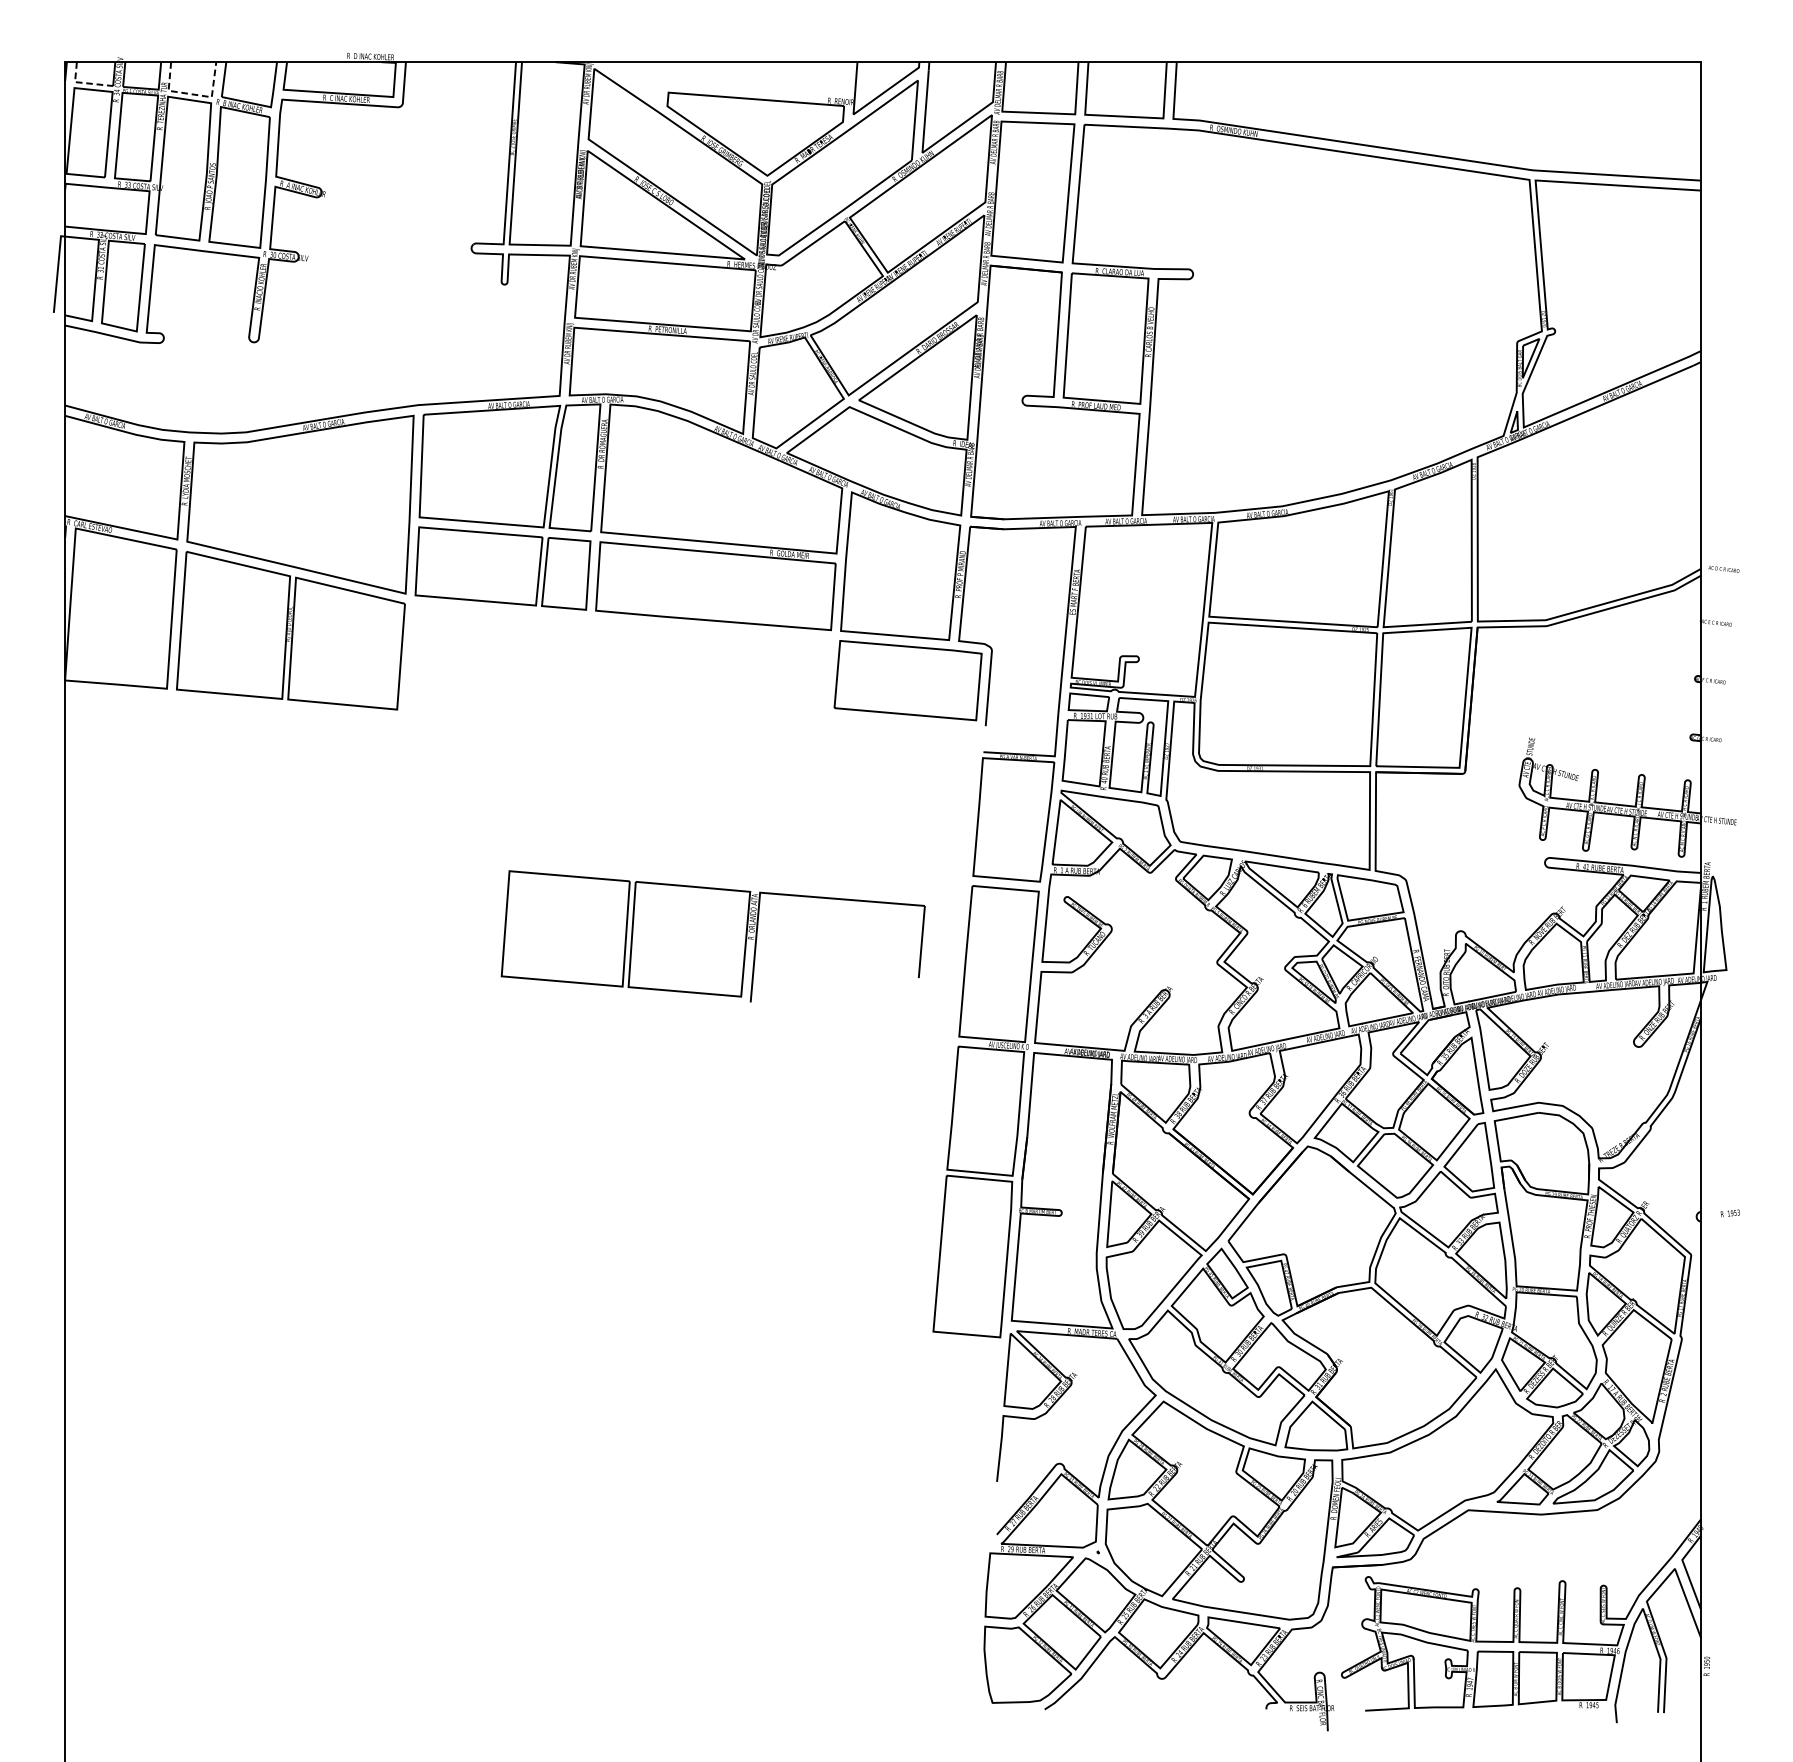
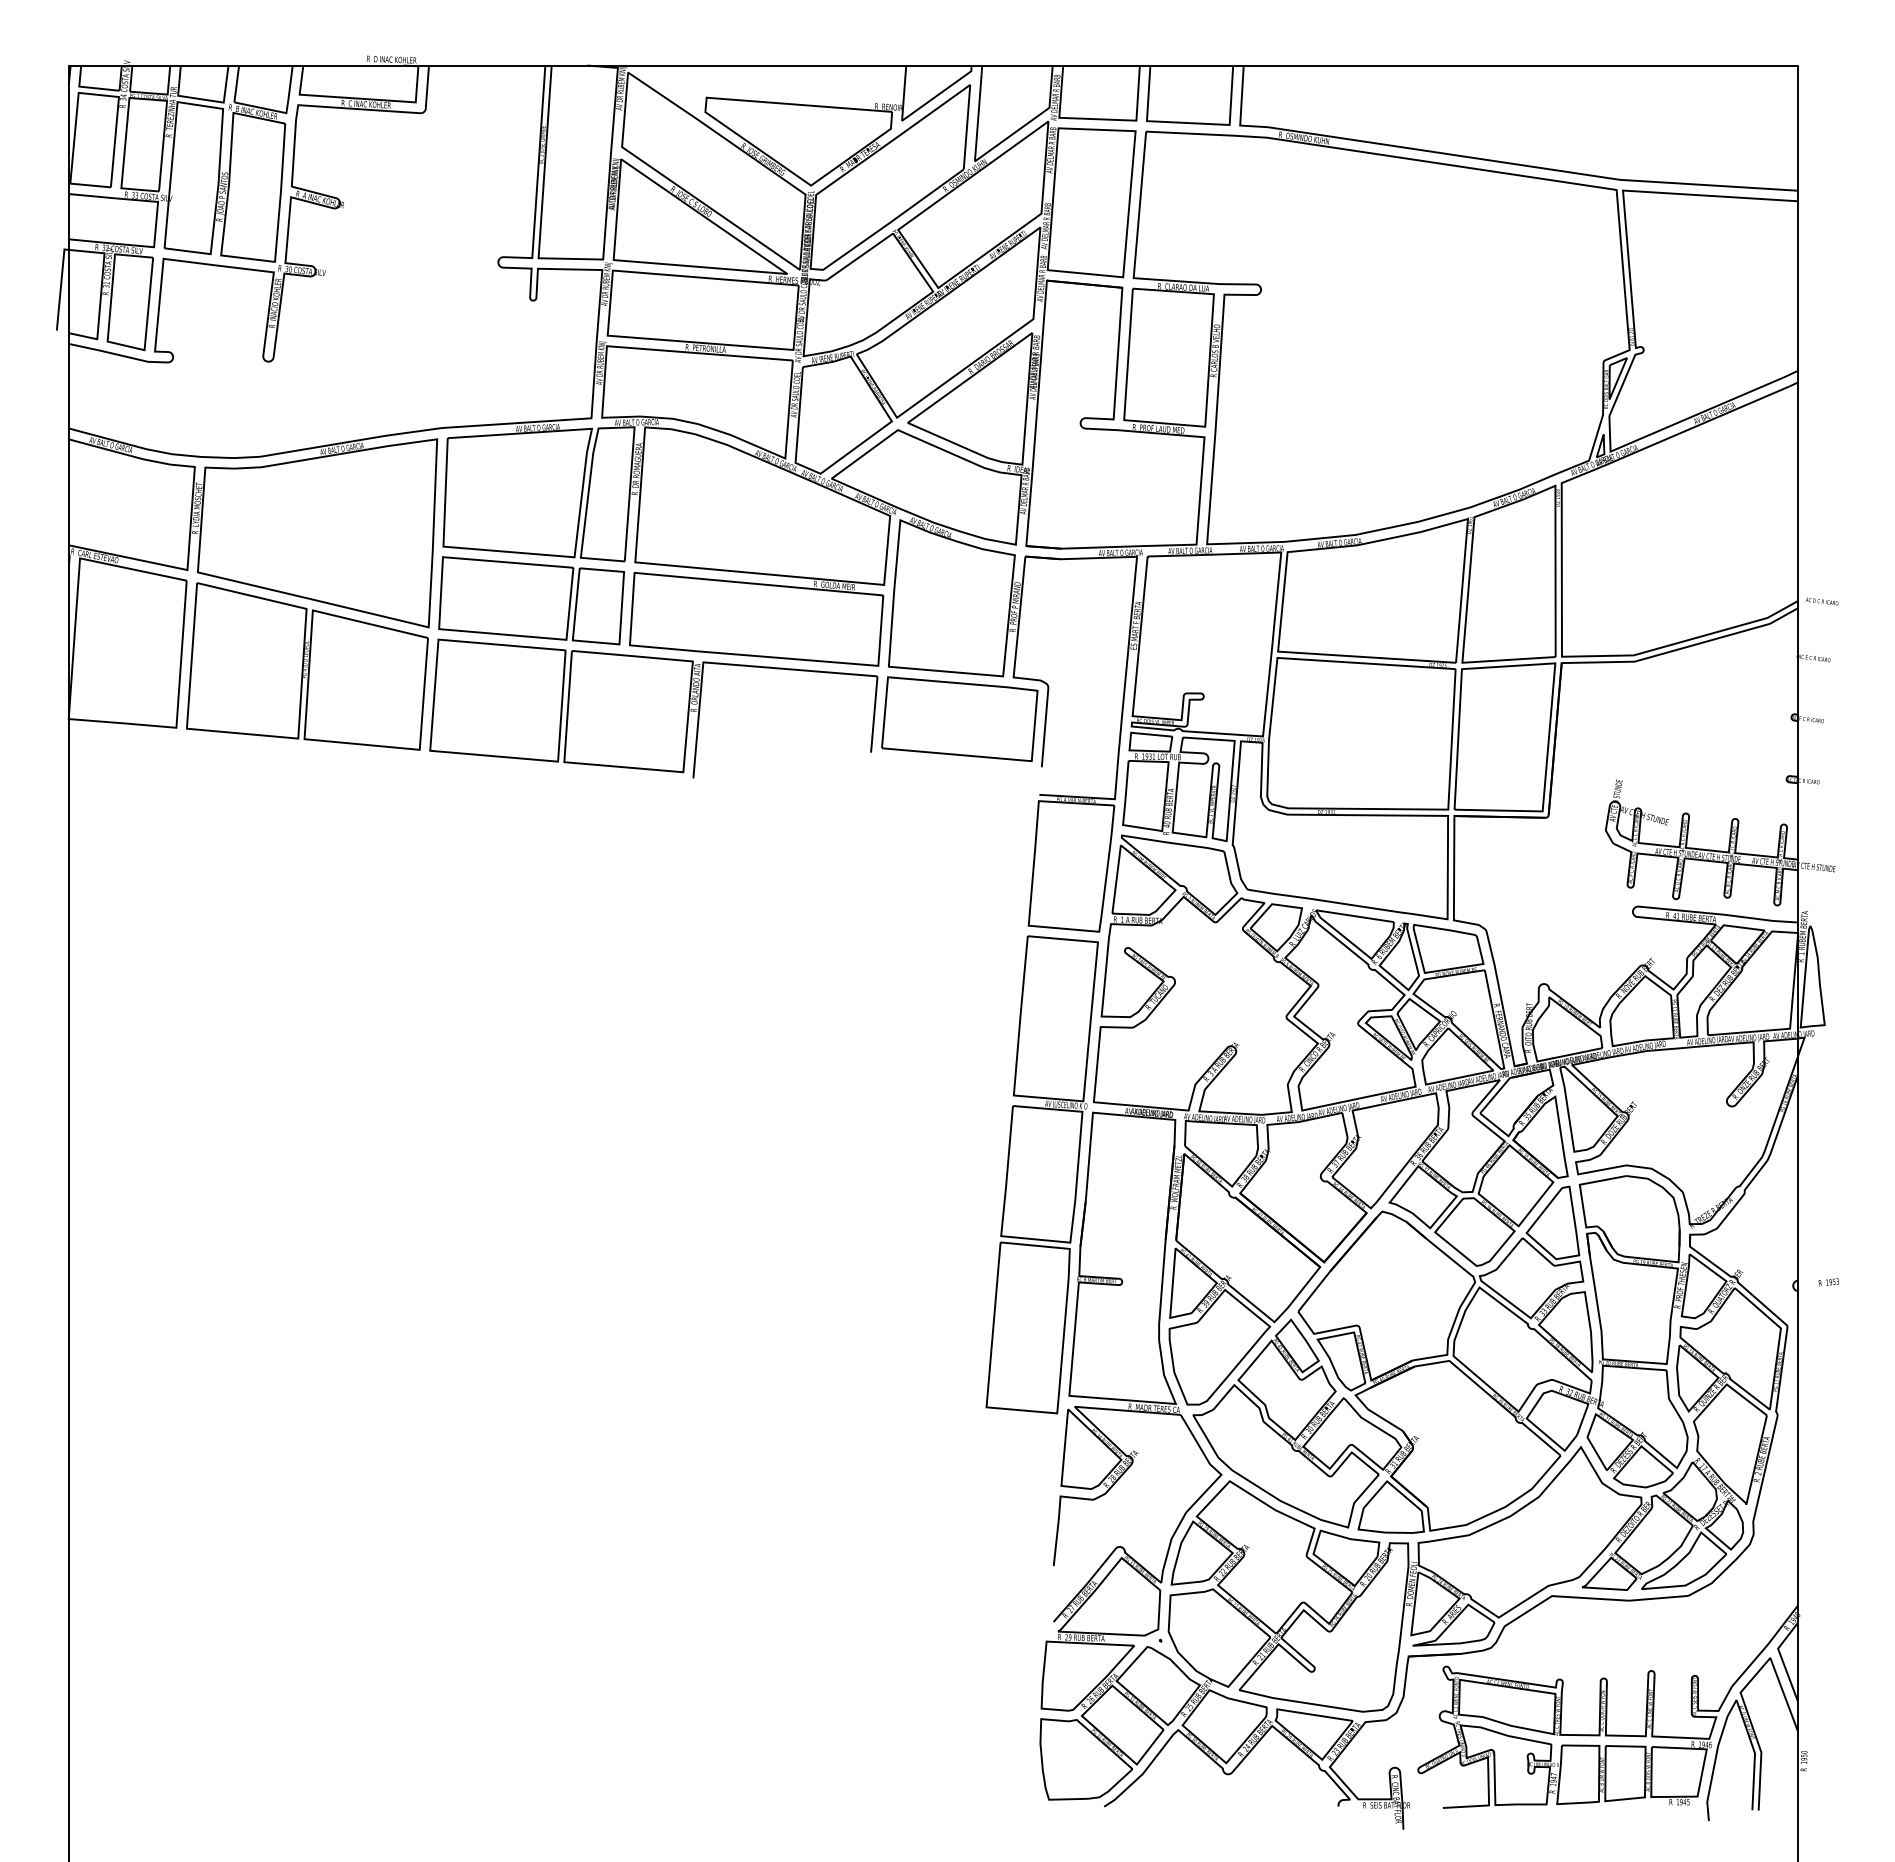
line: (83, 82) -> (88, 87), dashed -> solid
line: (193, 94) -> (204, 99), dashed -> solid
part: (712, 936) -> (653, 708), moved

